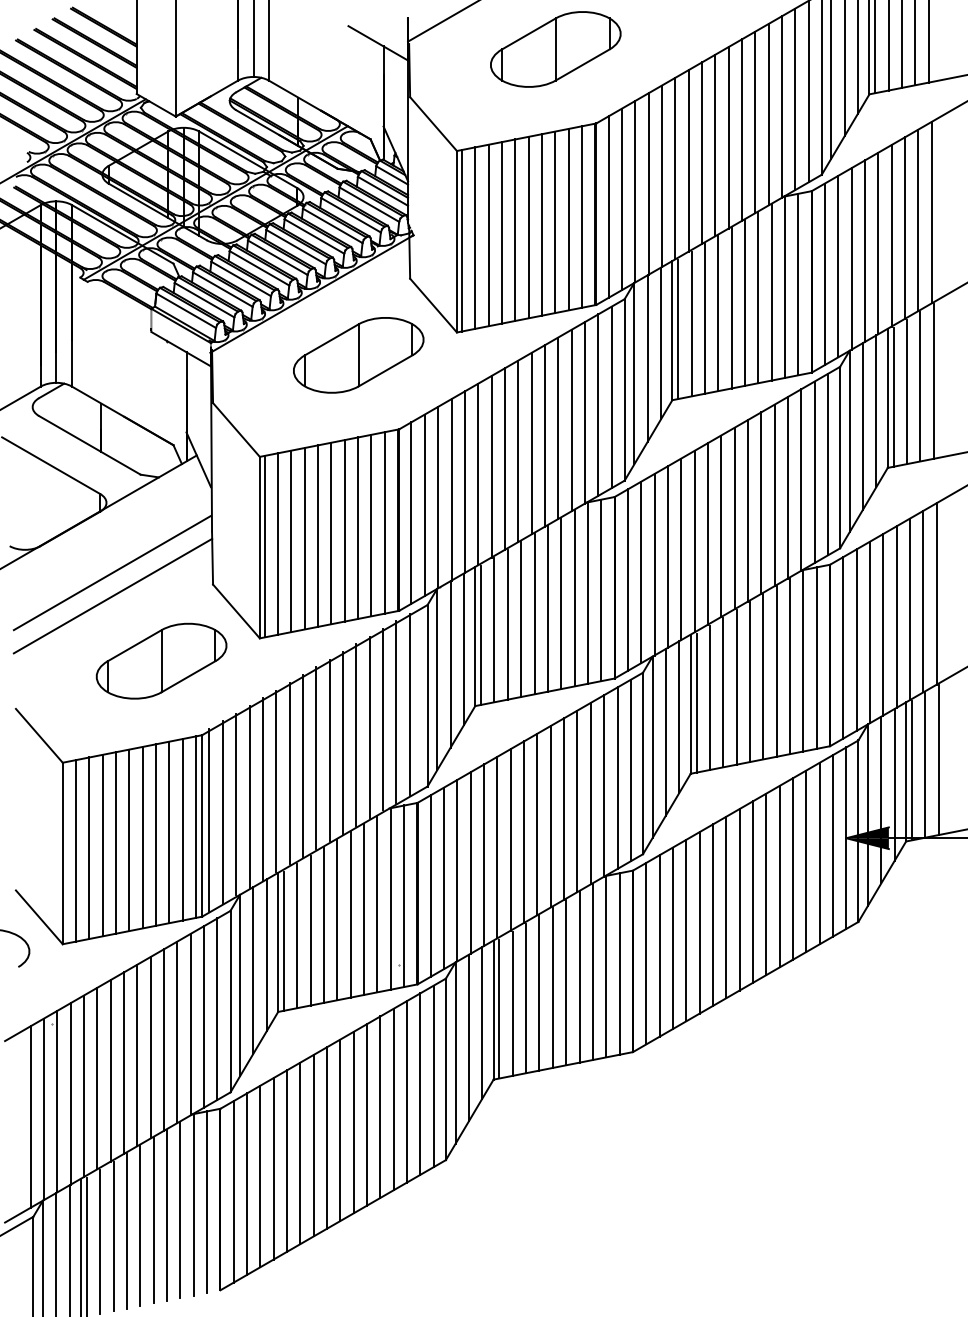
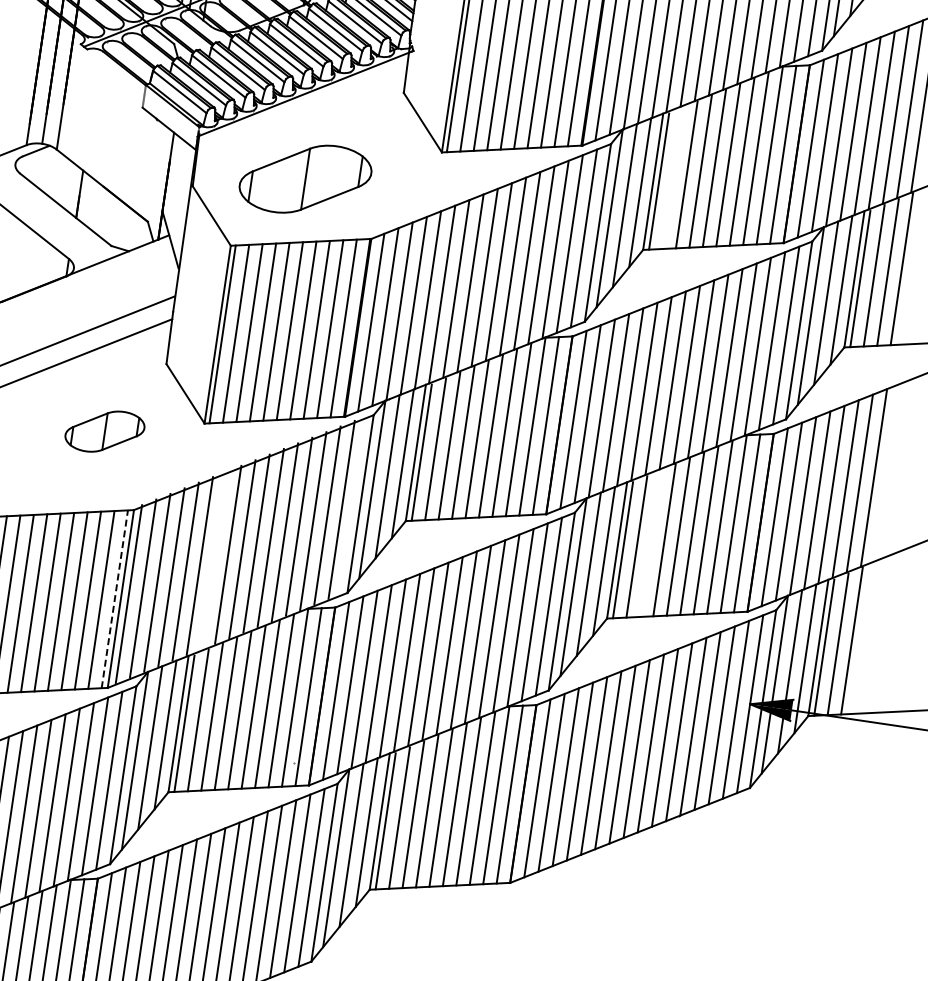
line: (691, 324) -> (672, 178), removed
part: (358, 355) -> (305, 179), moved
part: (161, 660) -> (105, 431), size x0.6
line: (723, 692) -> (650, 543), removed
line: (289, 773) -> (214, 560), removed
line: (196, 827) -> (115, 599), solid -> dashed

